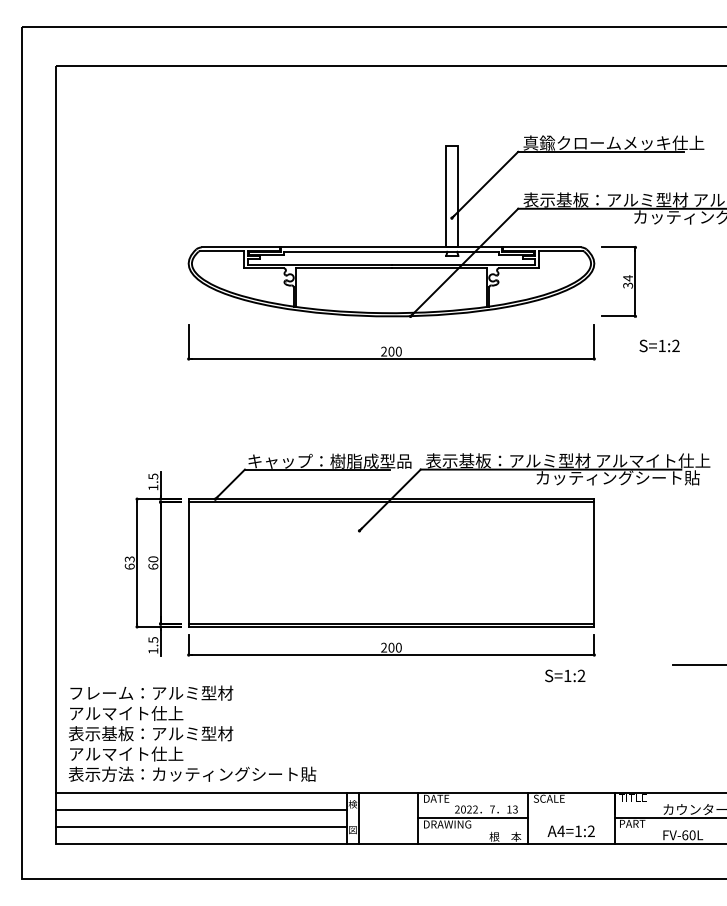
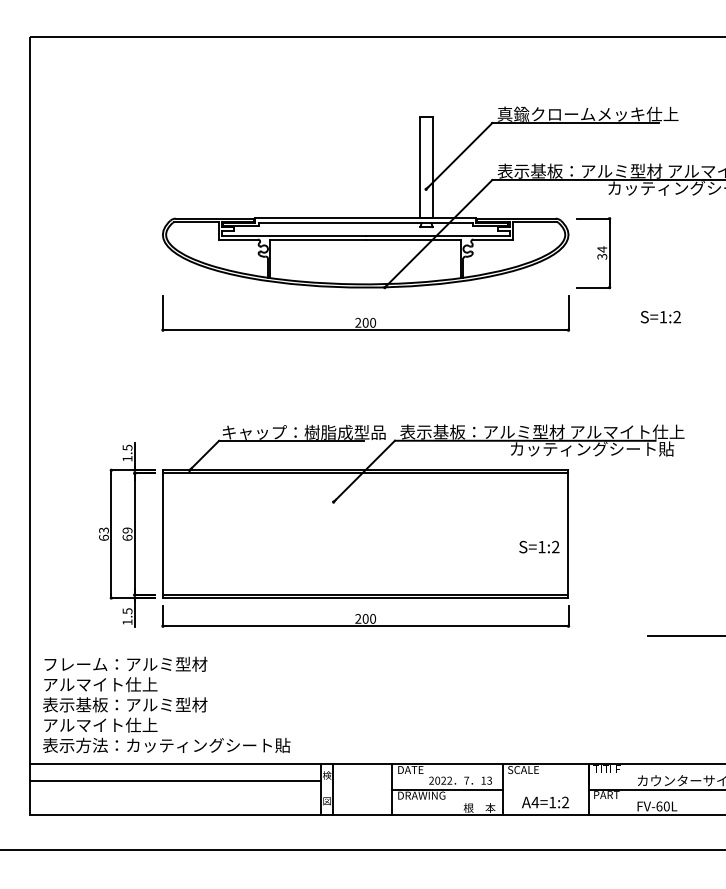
text: (659, 345) -> (660, 316), moved
text: (153, 559) -> (127, 530), 60 -> 69
text: (565, 675) -> (539, 546), moved
line: (200, 827) -> (174, 798), removed

